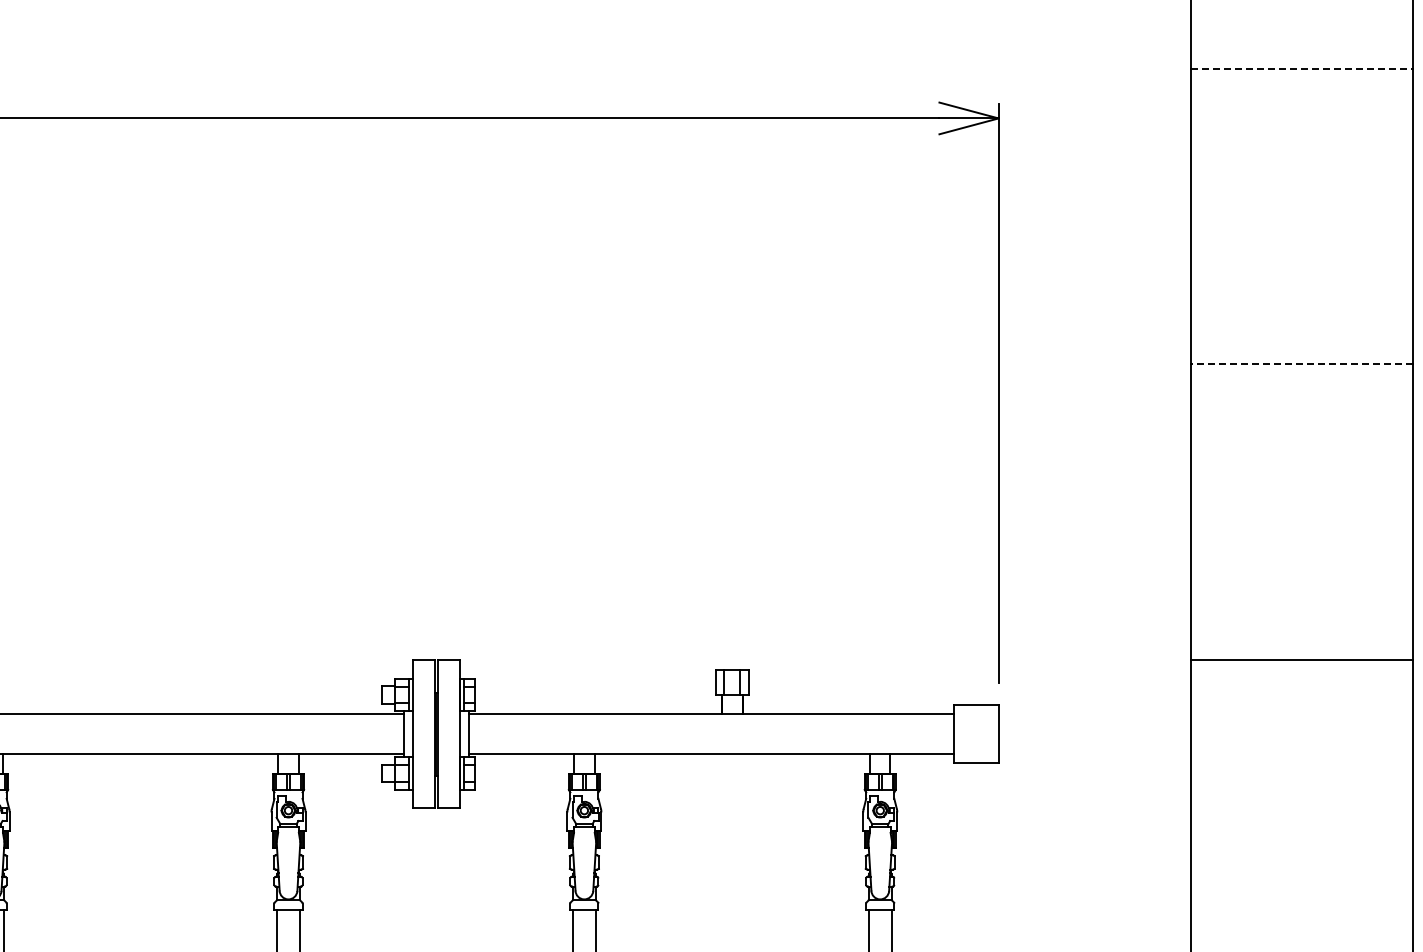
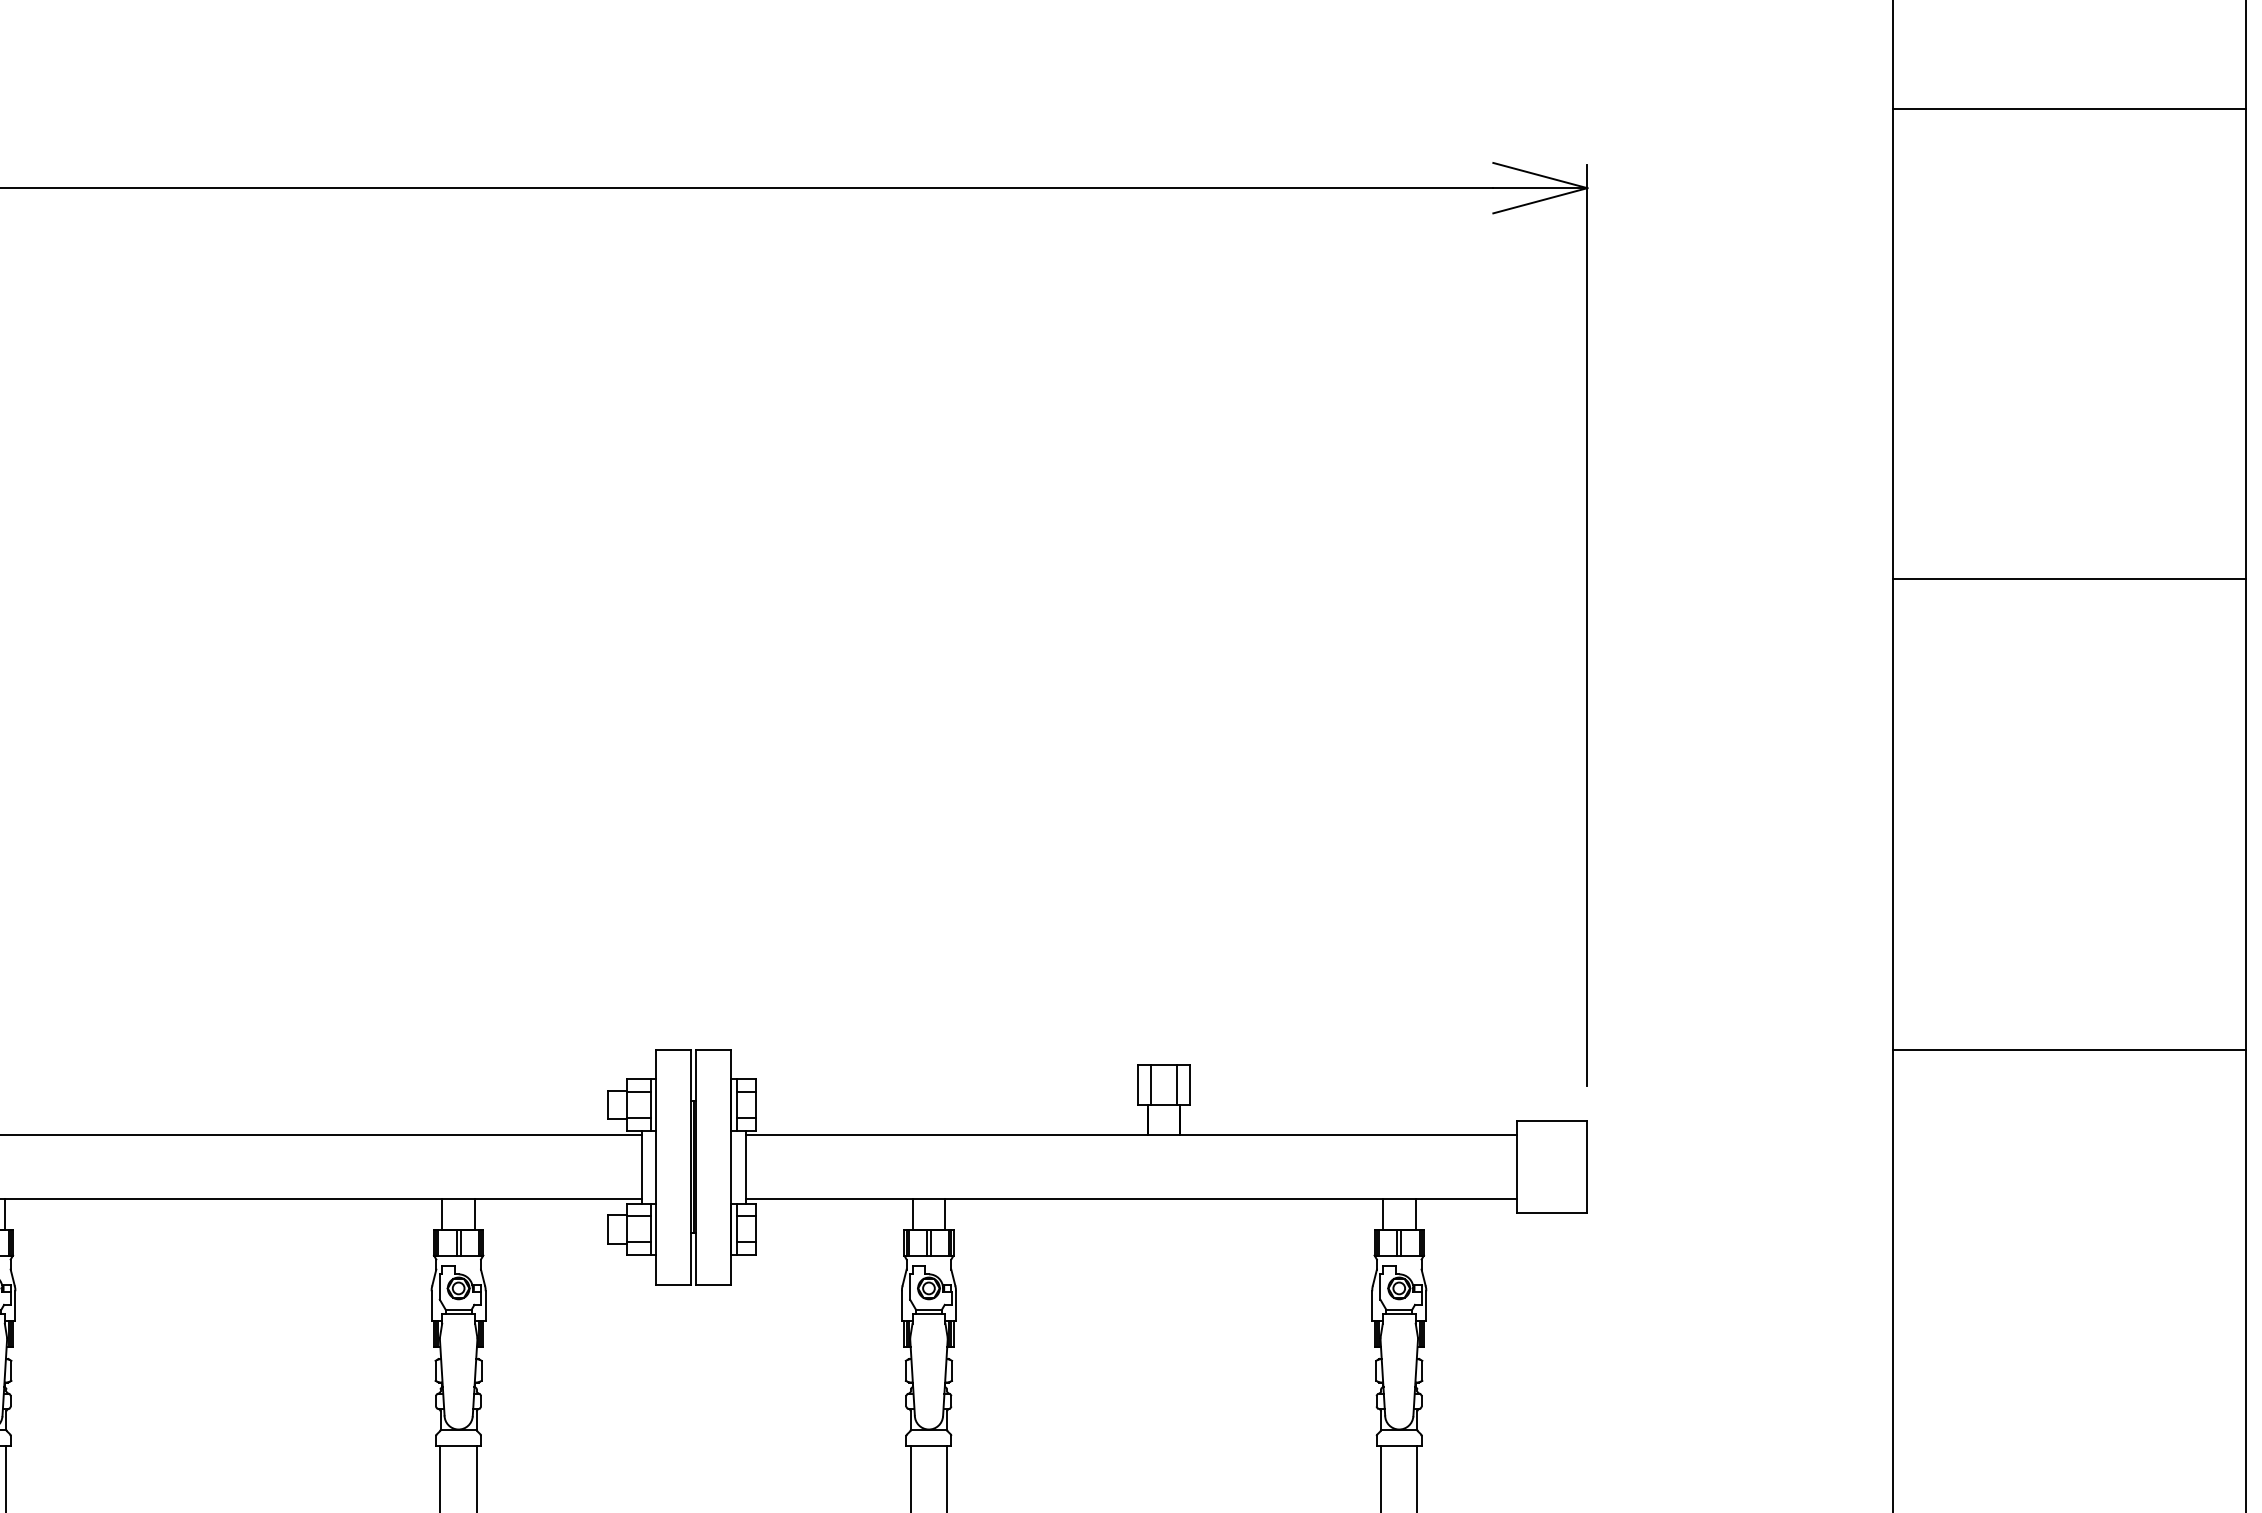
line: (1301, 68) -> (2068, 108), dashed -> solid
line: (1301, 364) -> (2068, 579), dashed -> solid

